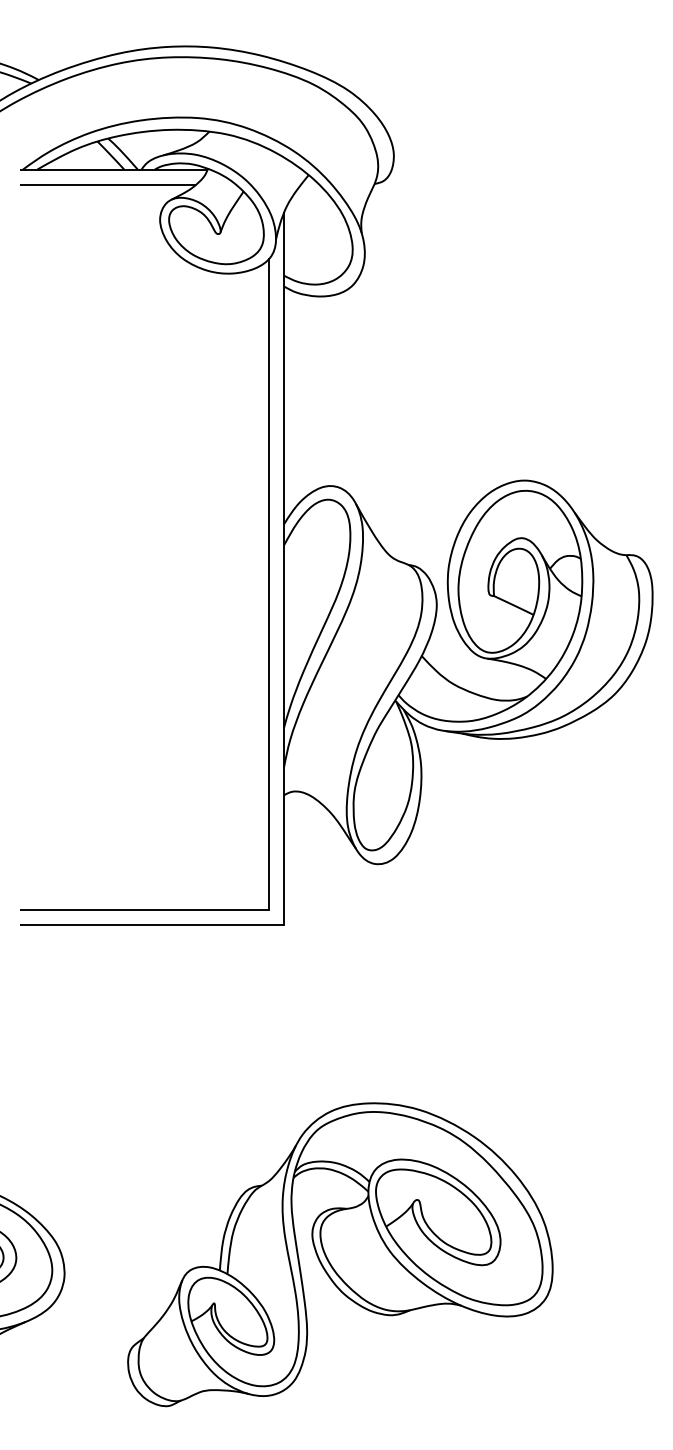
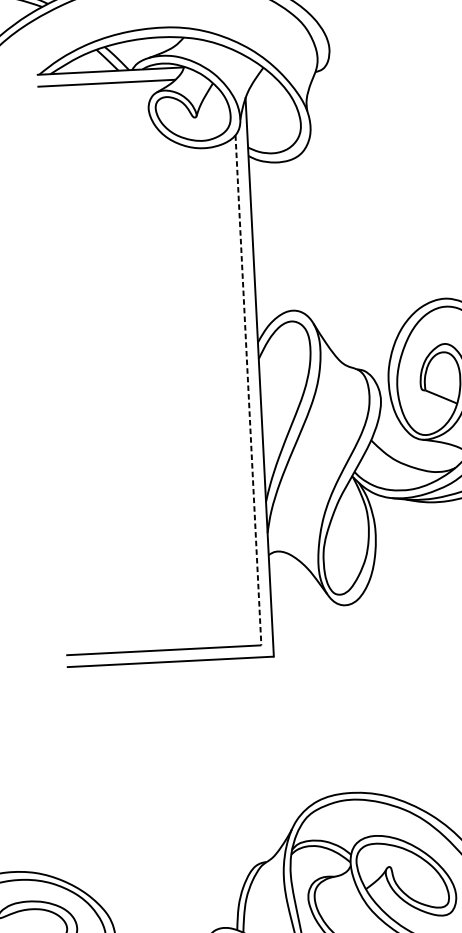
line: (268, 585) -> (248, 391), solid -> dashed

